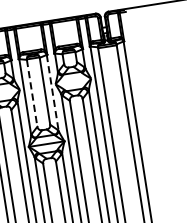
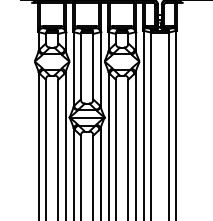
line: (31, 93) -> (80, 66), dashed -> solid
line: (52, 93) -> (100, 69), dashed -> solid

